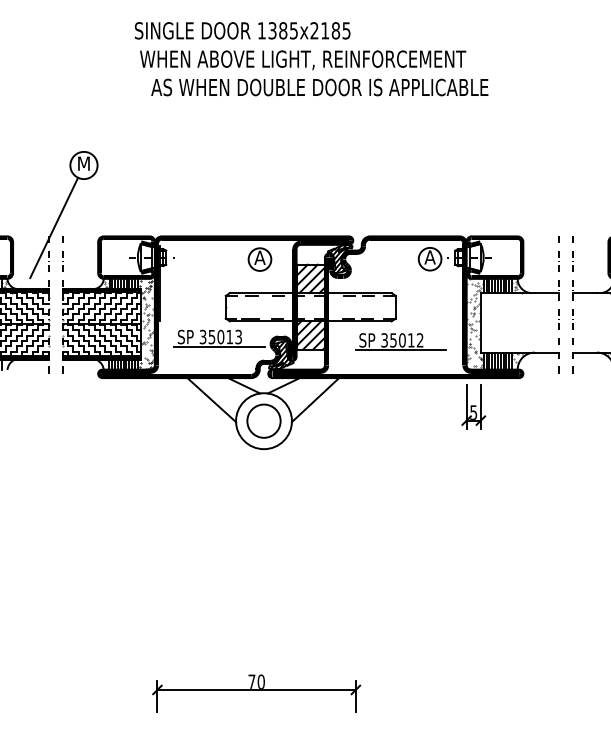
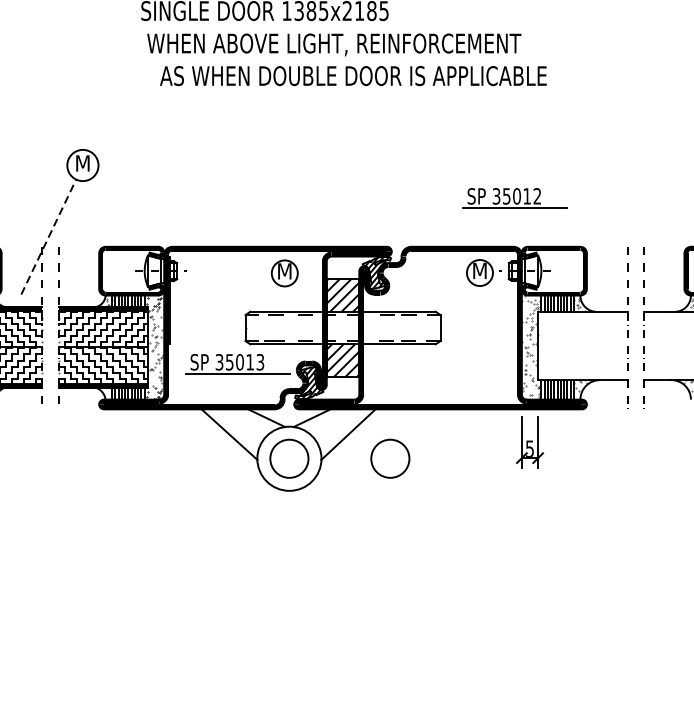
line: (54, 227) -> (49, 236), solid -> dashed
text: (259, 257) -> (284, 271), A -> M
text: (429, 257) -> (479, 271), A -> M
part: (400, 341) -> (514, 197), moved
circle: (351, 420) -> (389, 457), added

